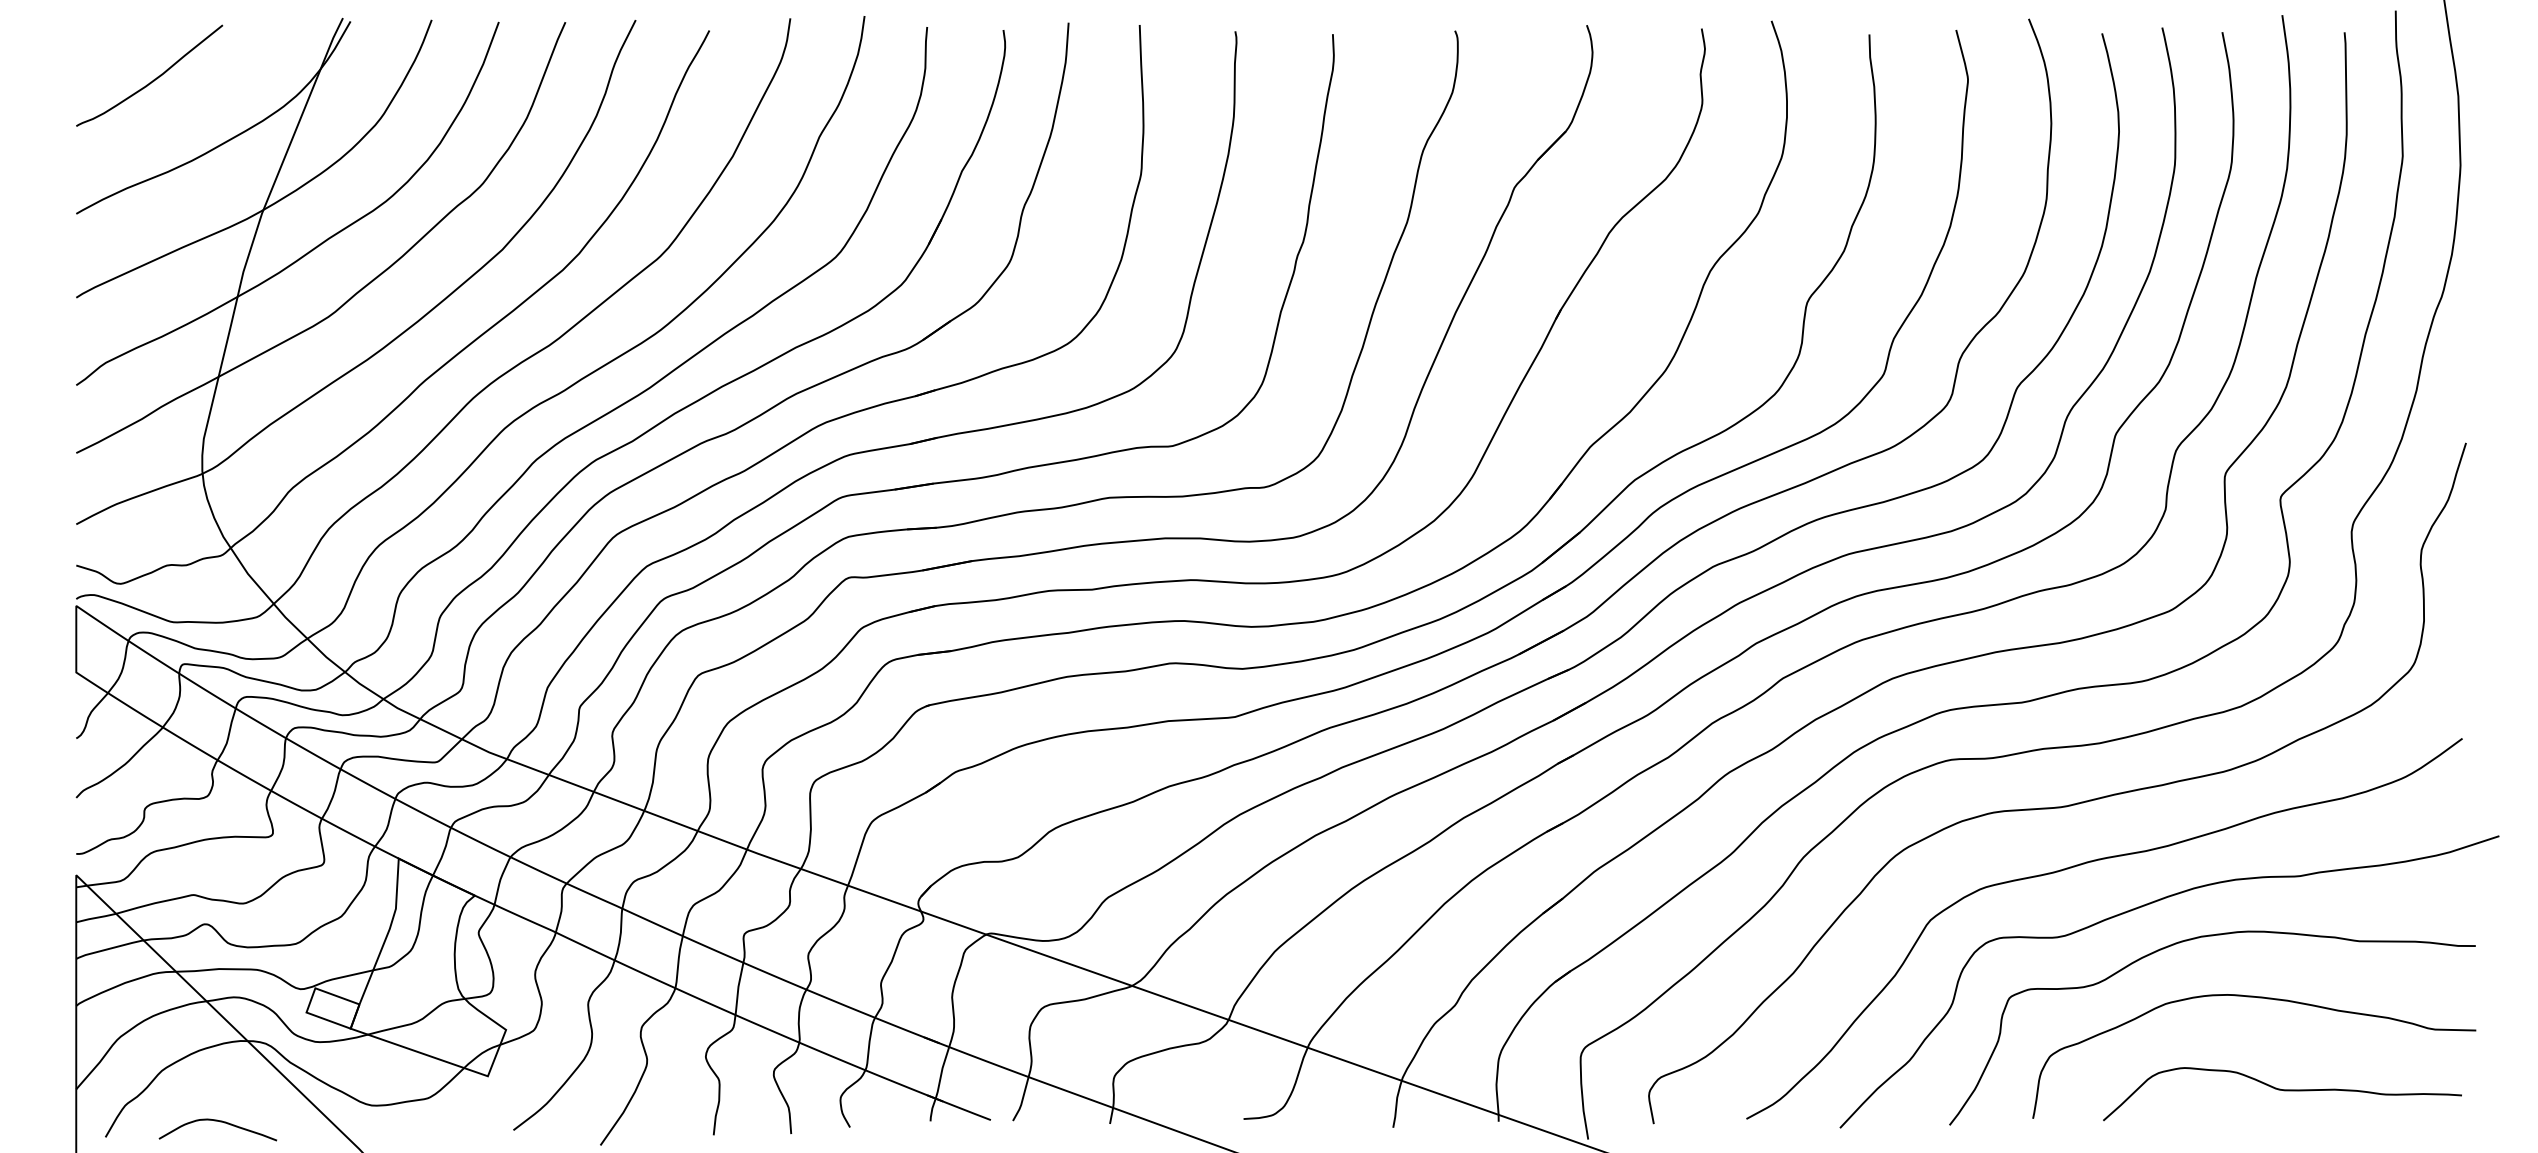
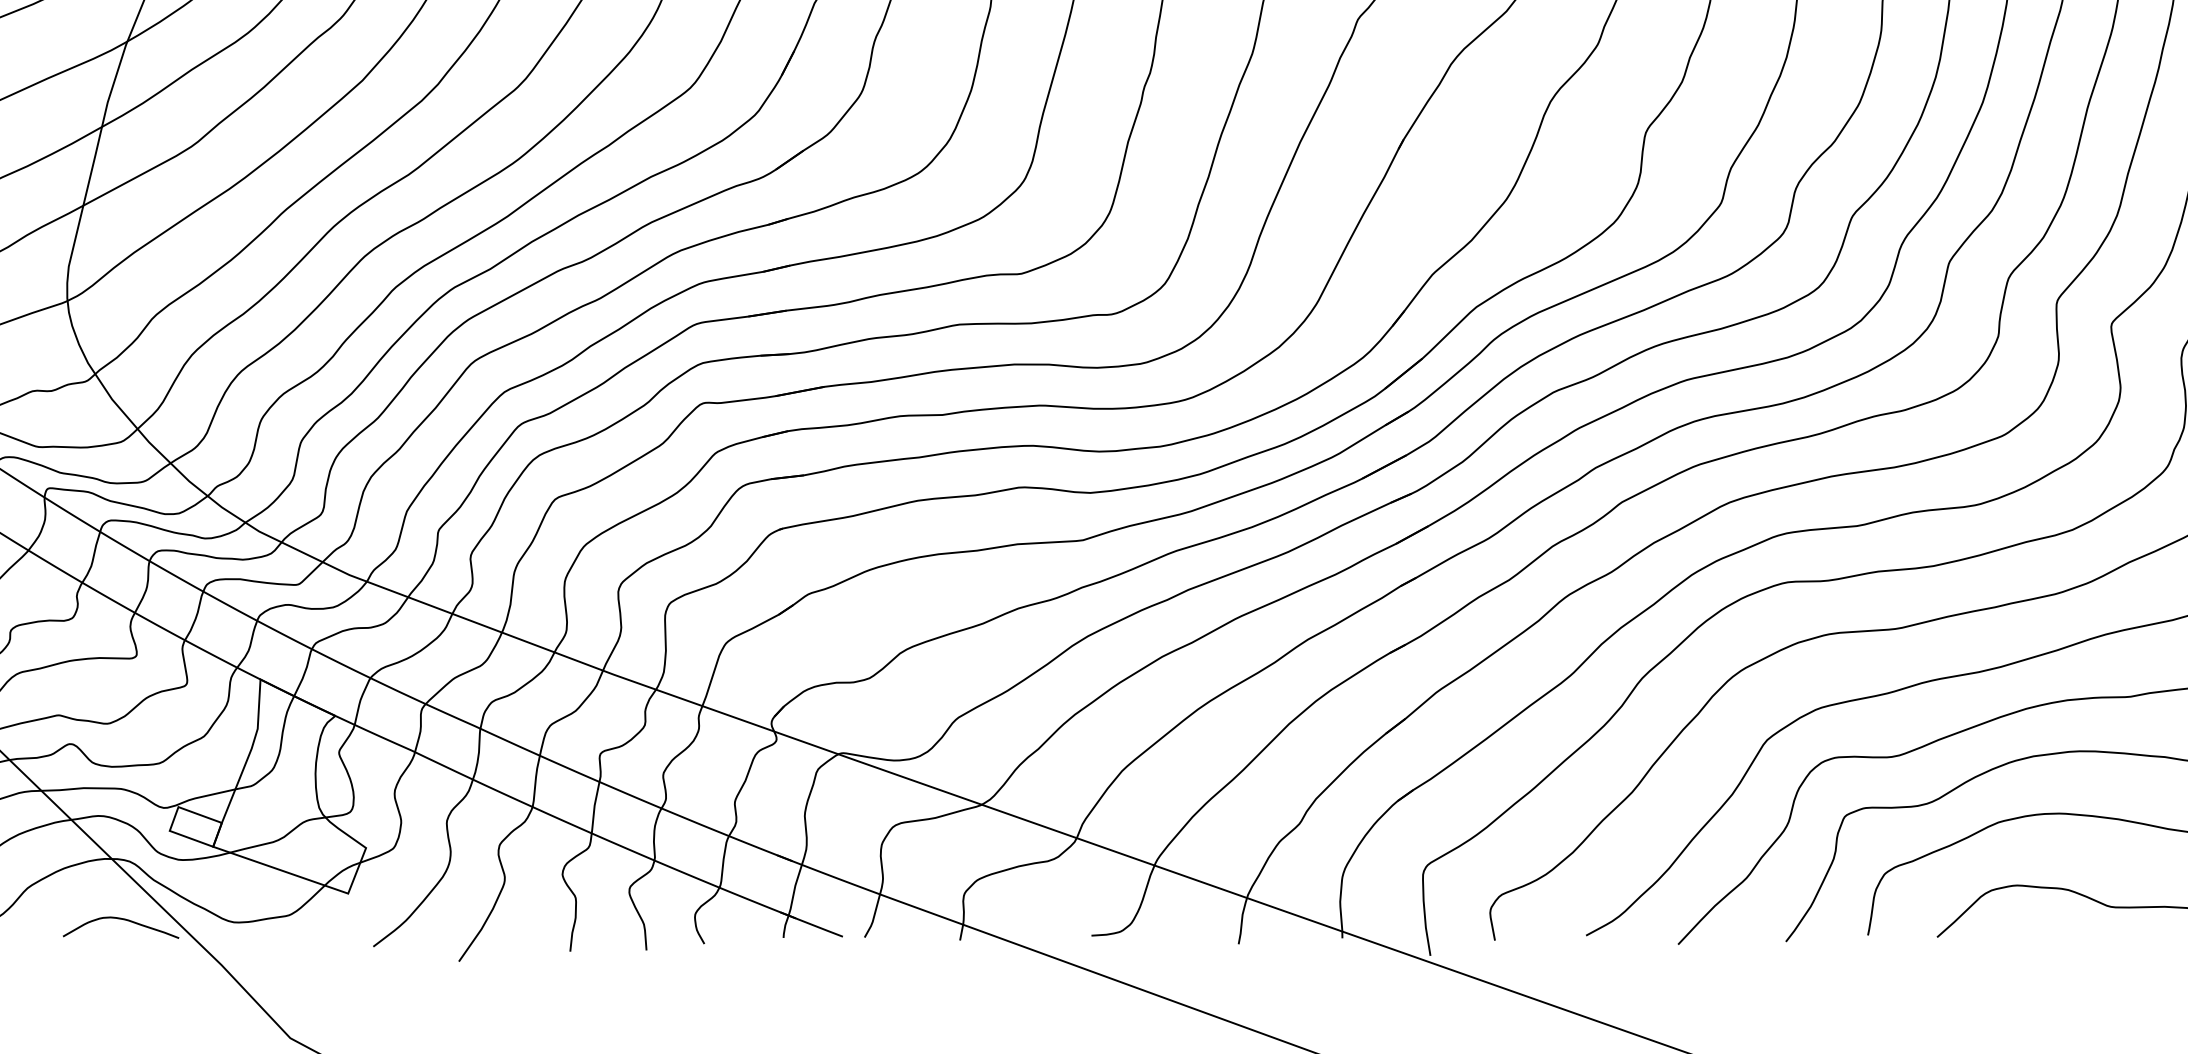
curve: (220, 1122) -> (123, 920), moved

